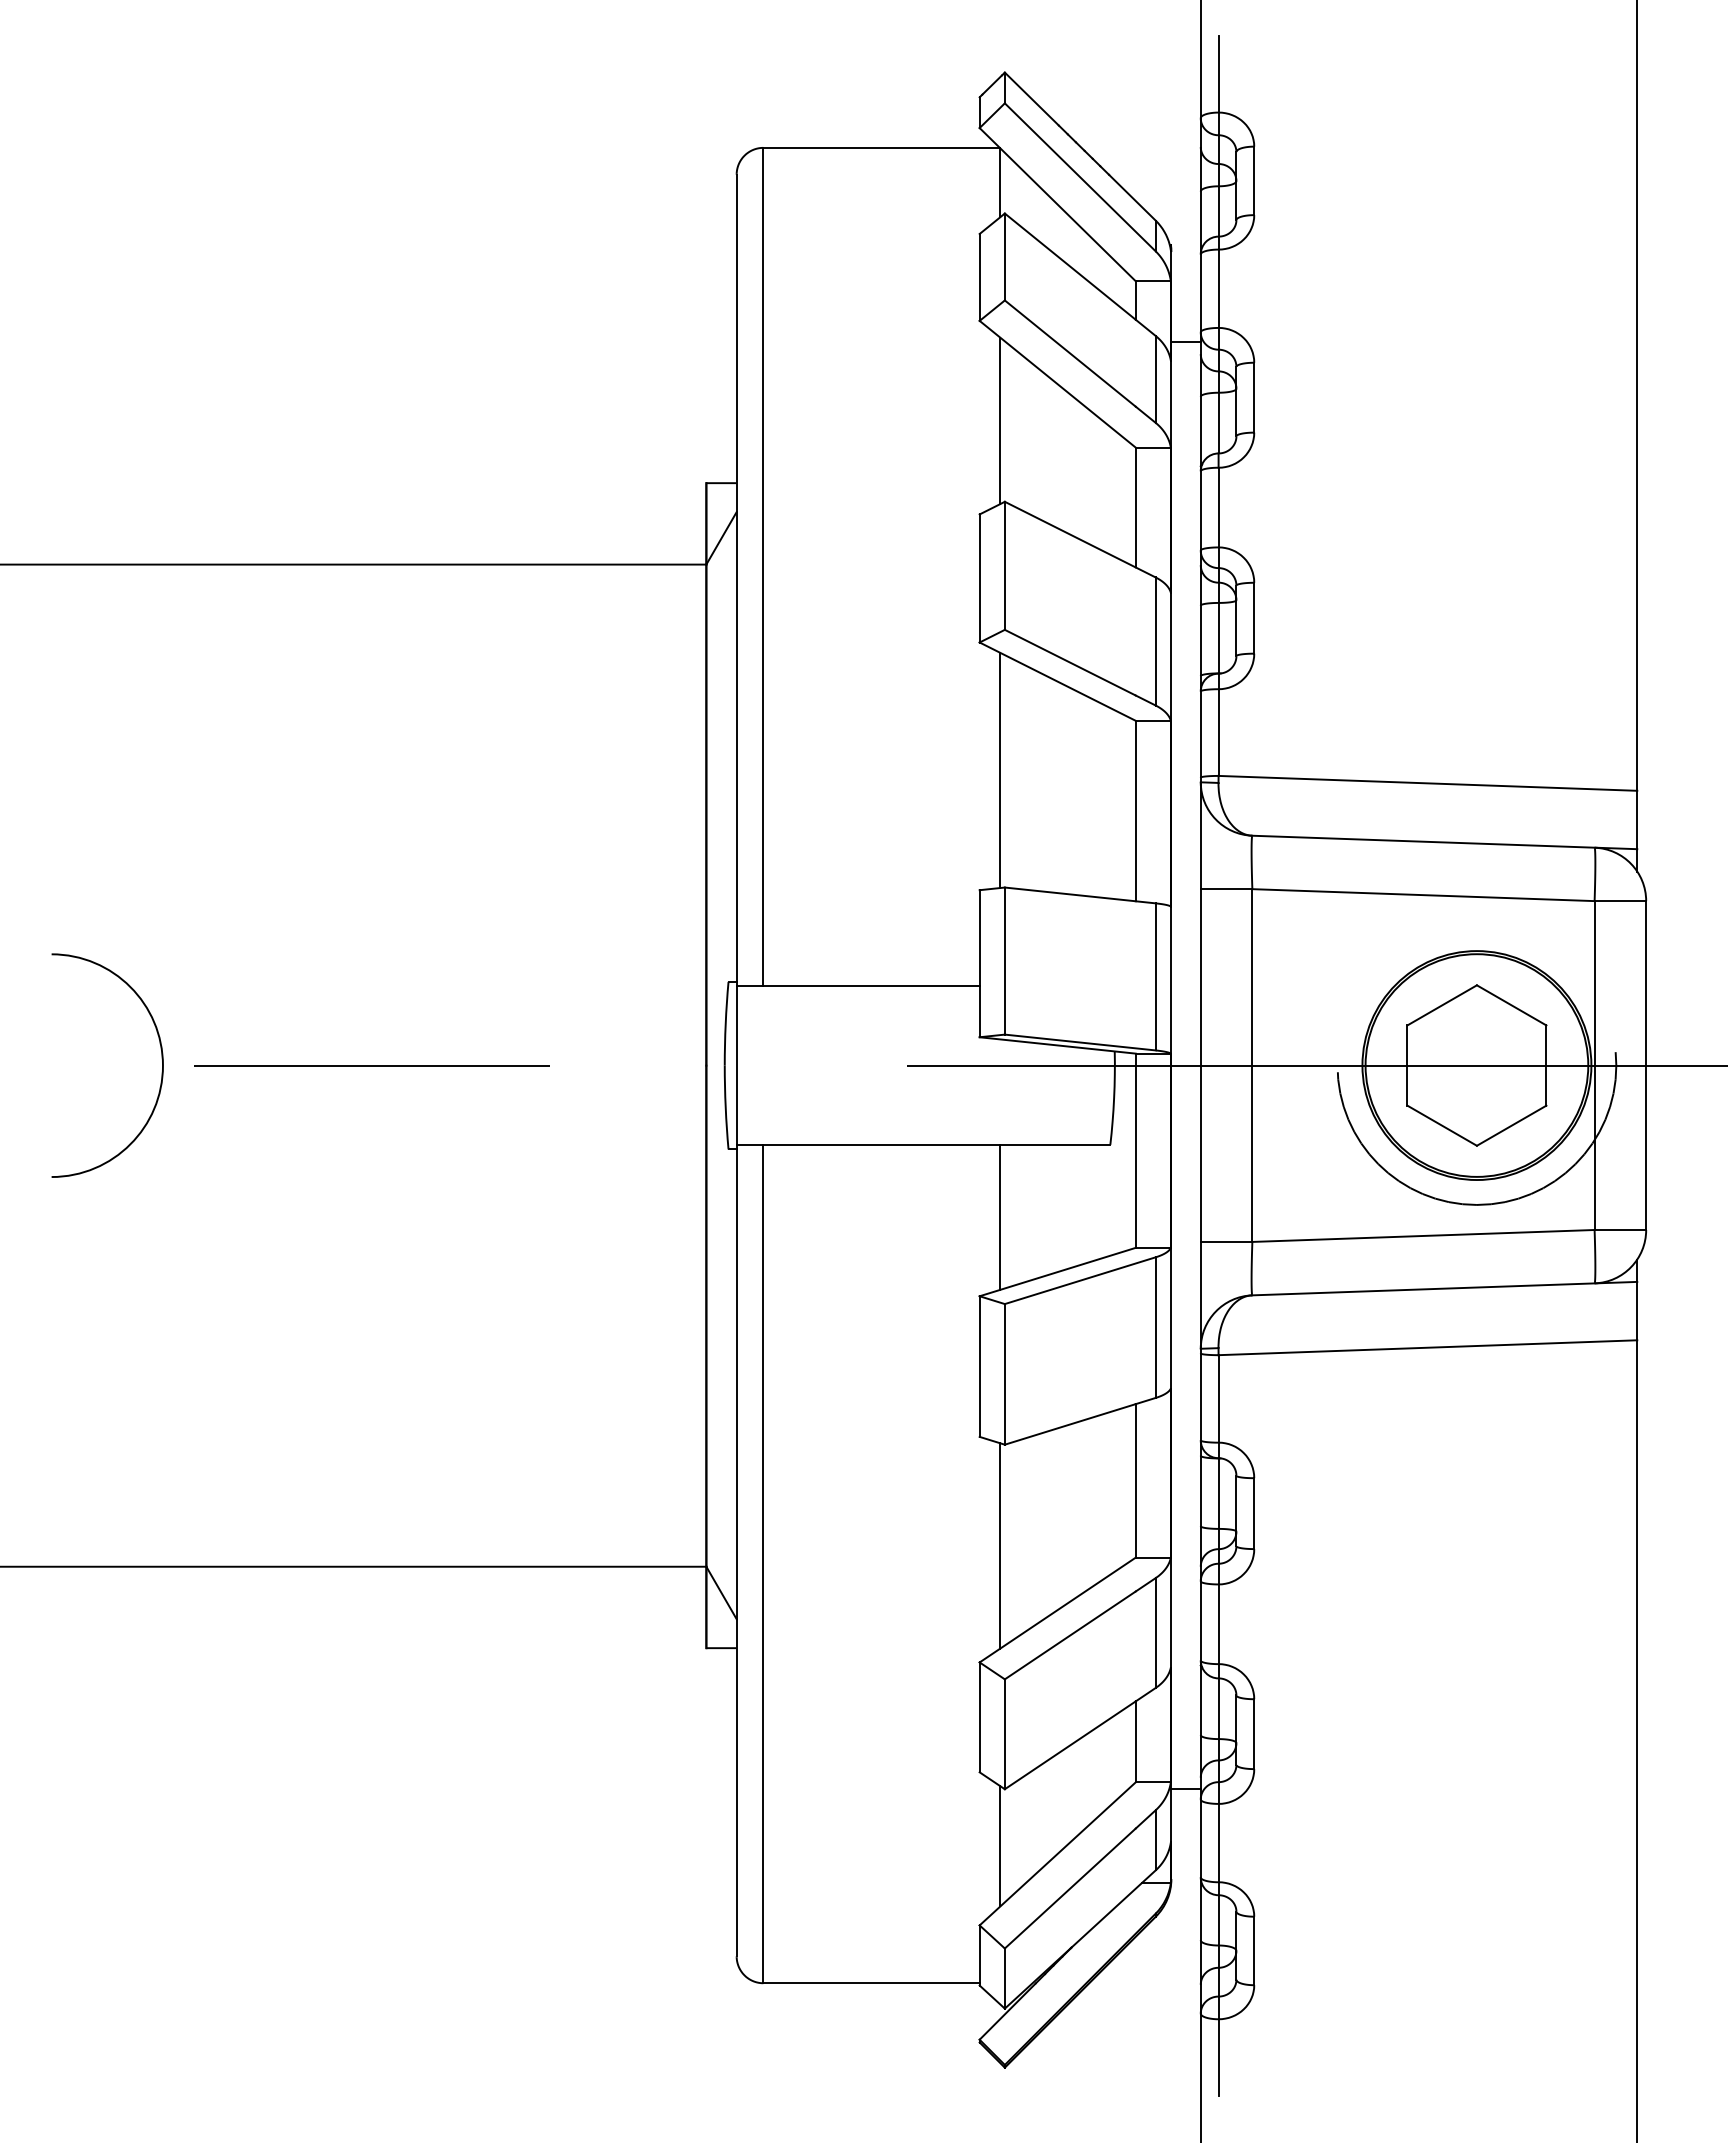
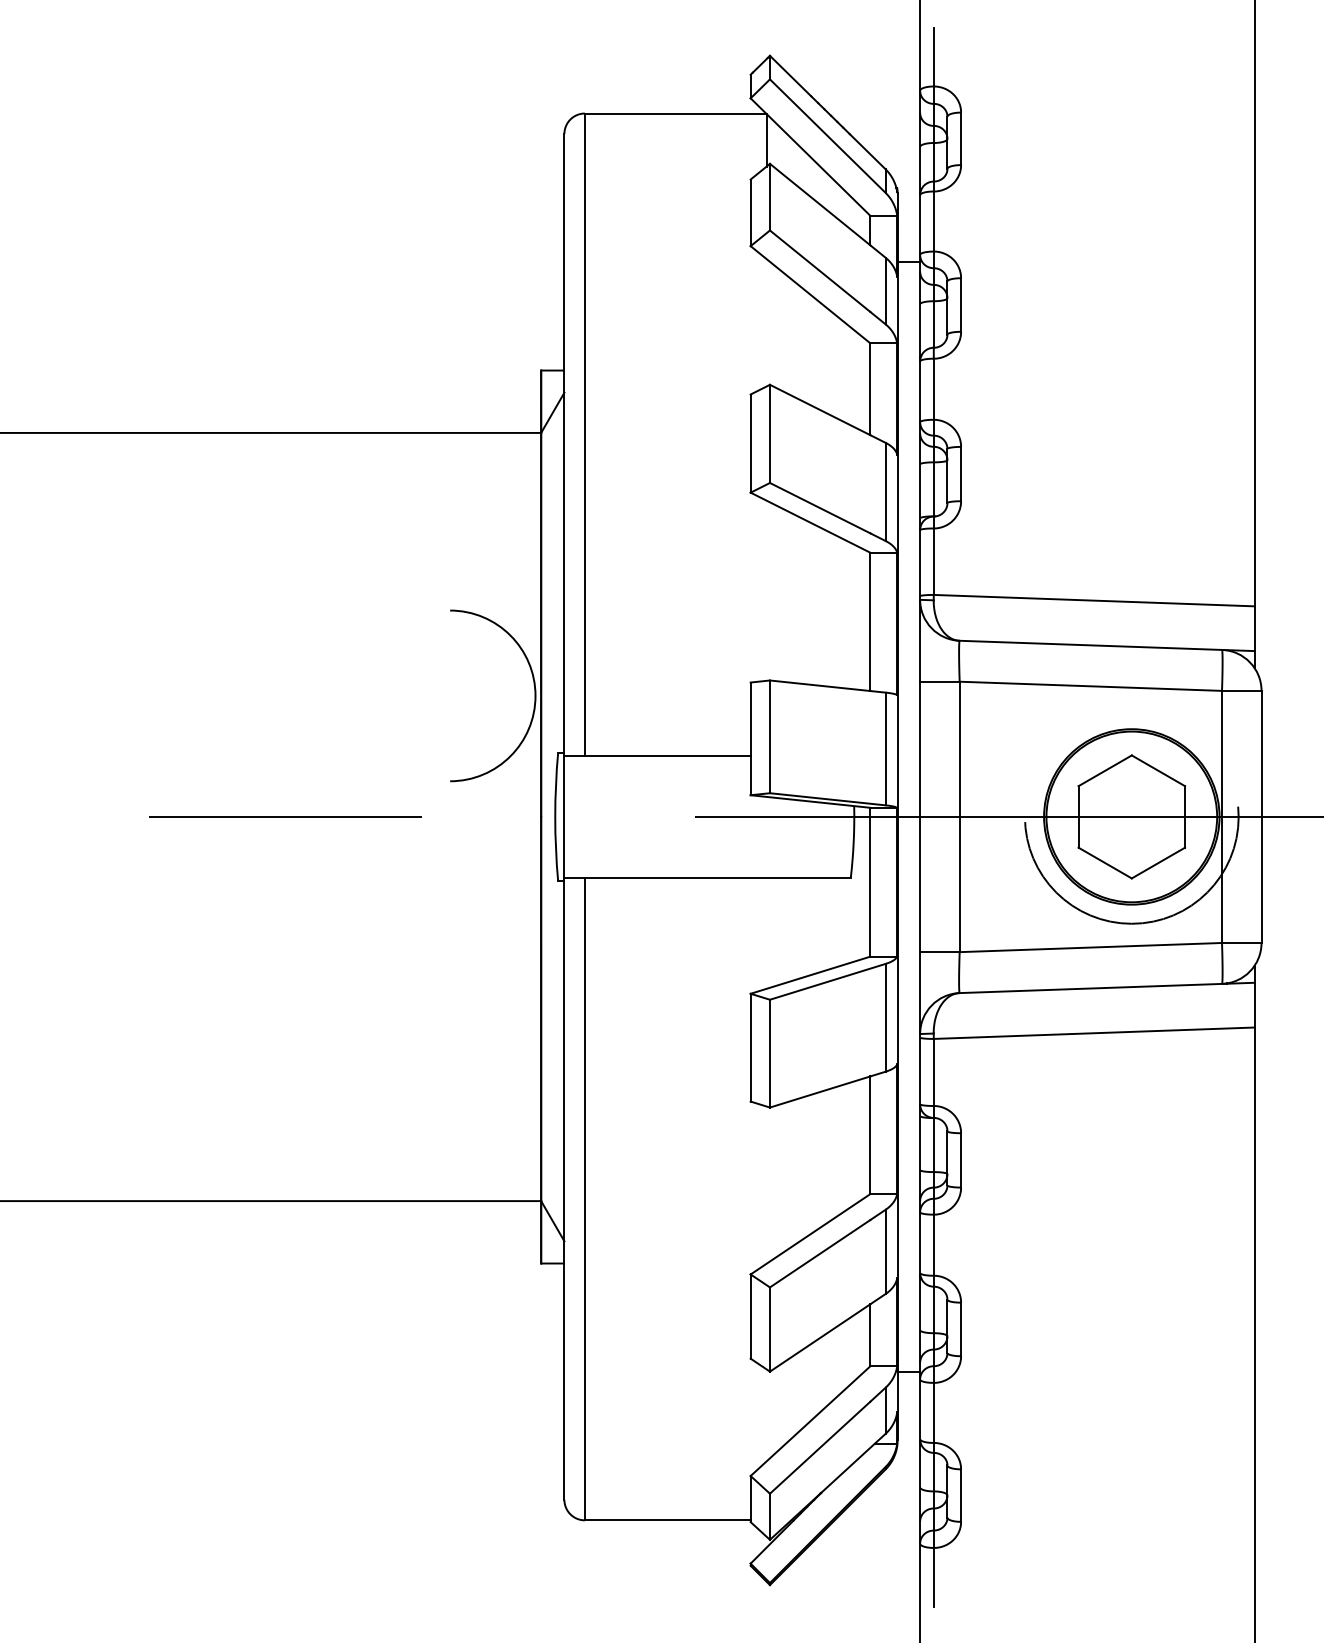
line: (1000, 420) -> (766, 322), removed
line: (1000, 770) -> (766, 590), removed
arc: (161, 1058) -> (534, 690), moved
line: (1000, 1216) -> (766, 932), removed
line: (1000, 1545) -> (766, 1184), removed
line: (1000, 1846) -> (766, 1415), removed

